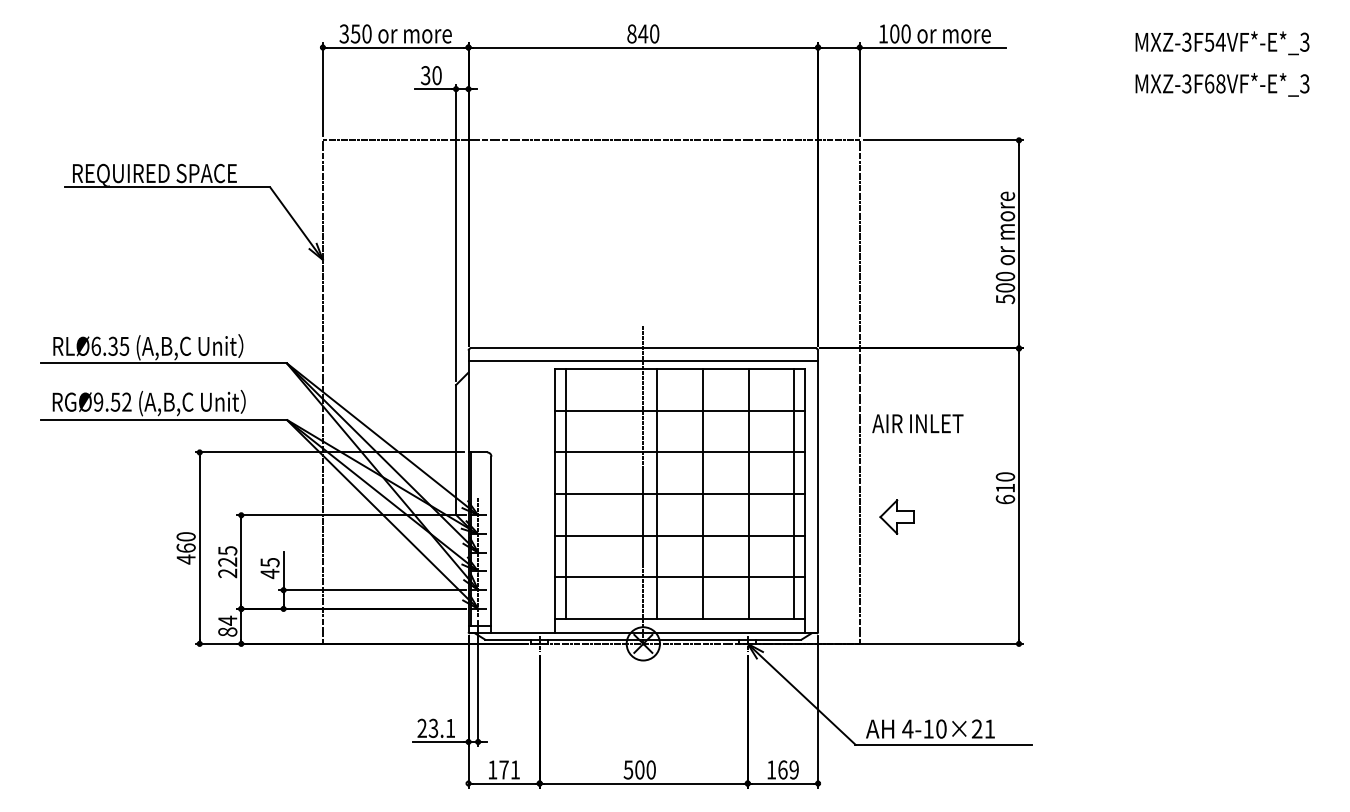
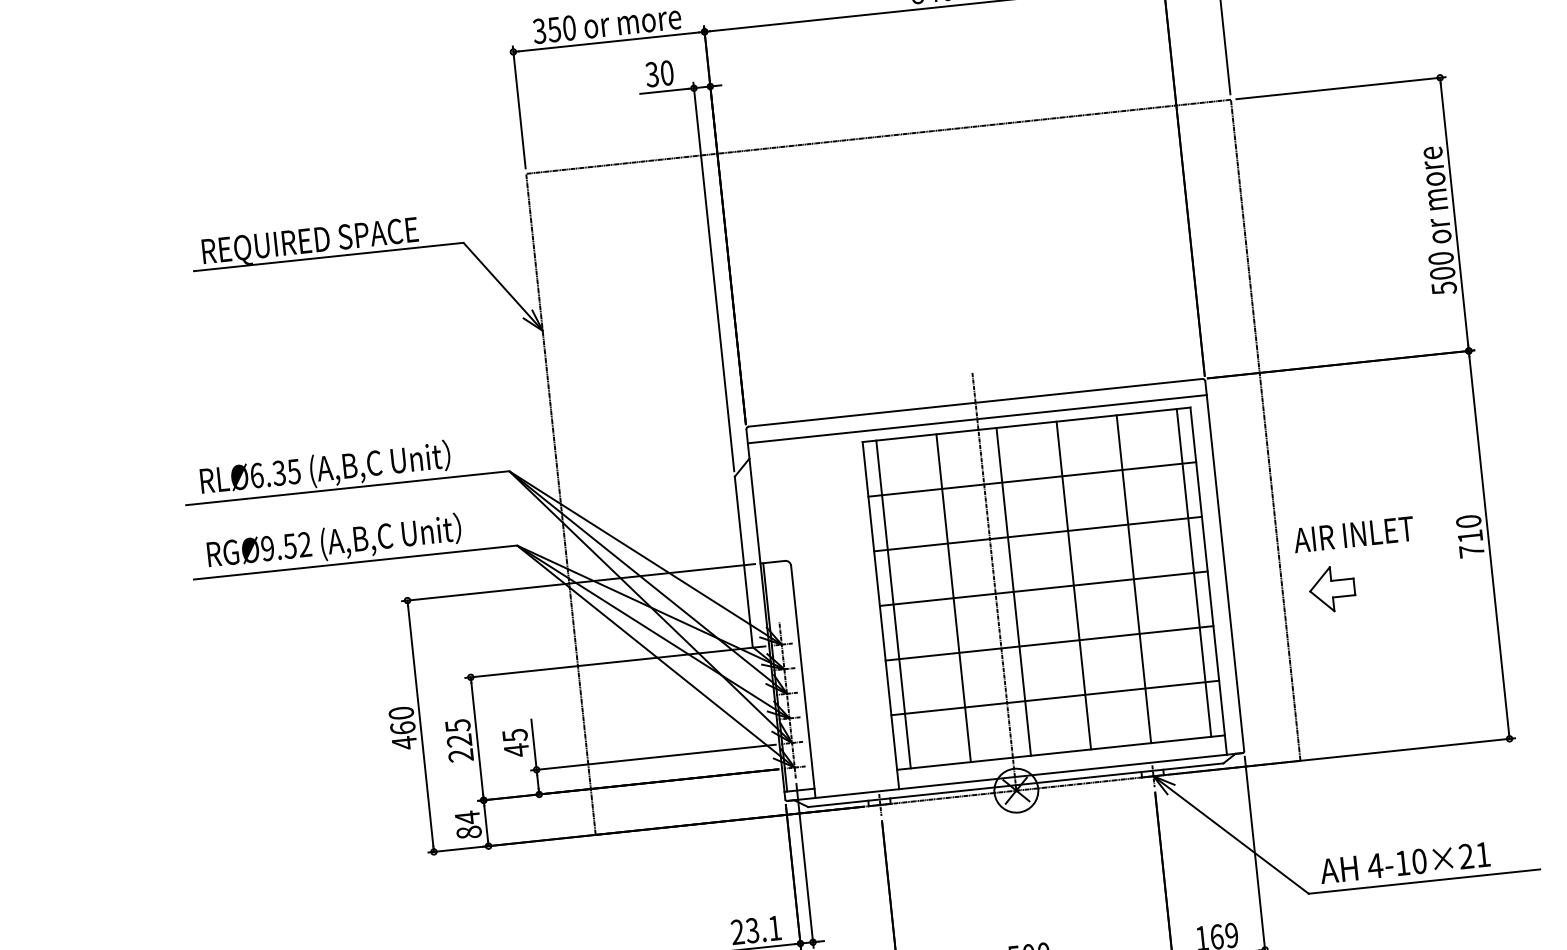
text: (917, 423) -> (1353, 534), moved
line: (611, 493) -> (953, 597), added
text: (1005, 499) -> (1471, 551), 610 -> 710

